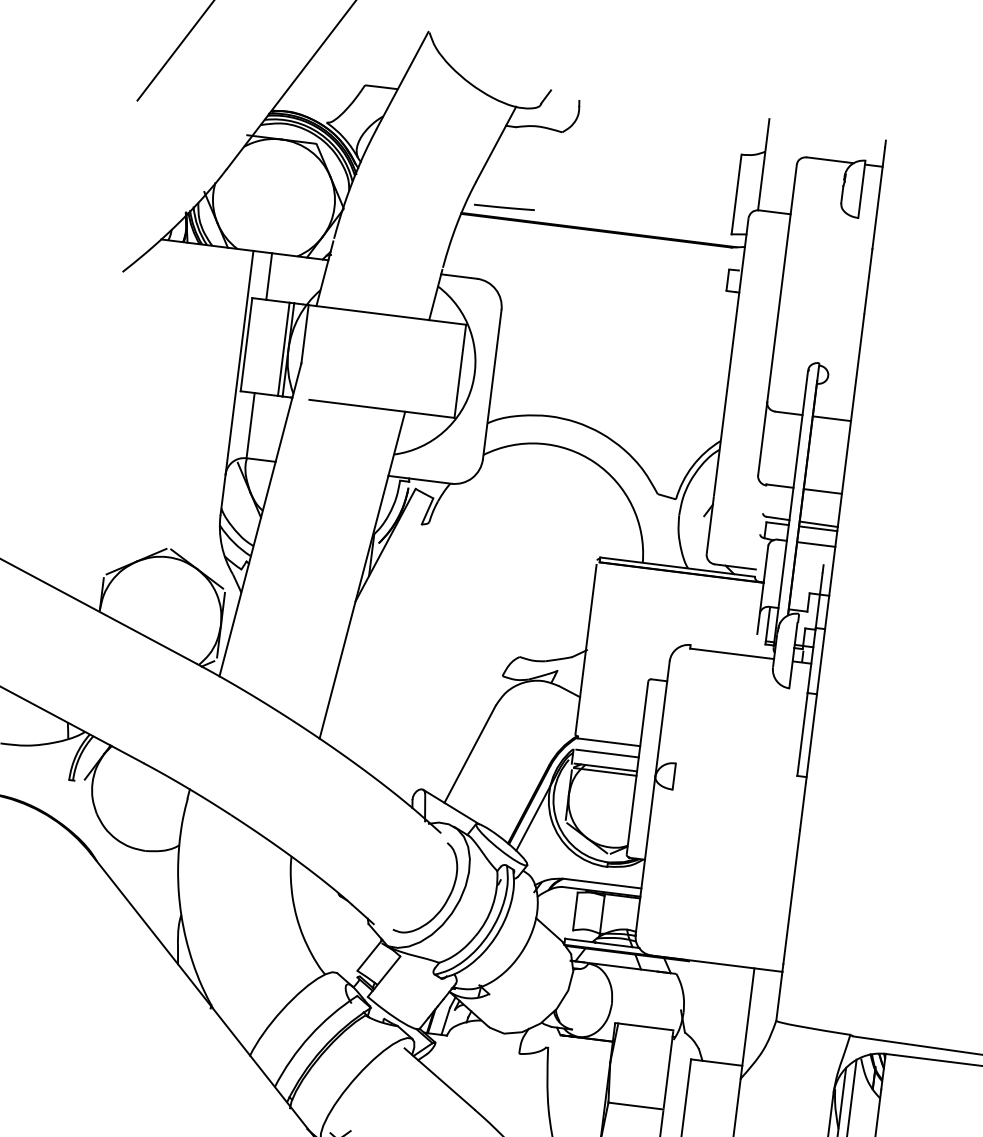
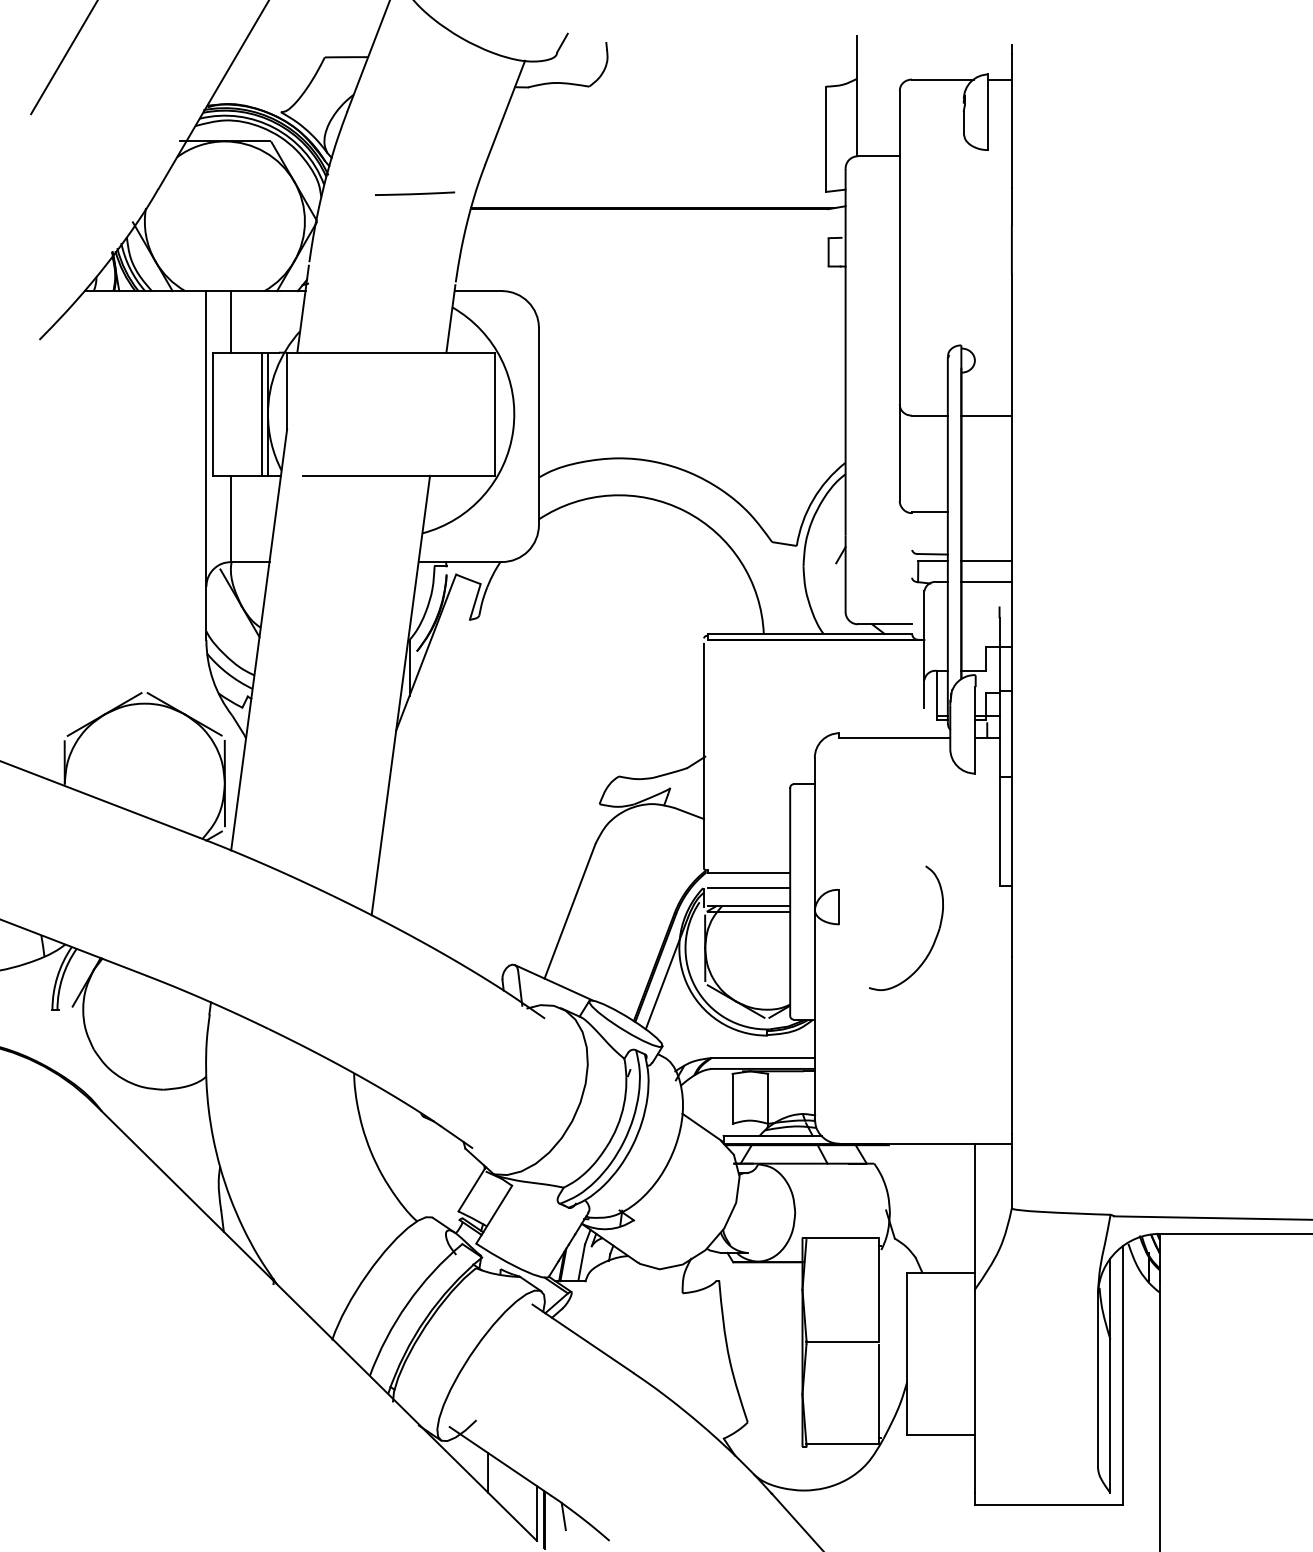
line: (504, 207) -> (415, 193), moved
line: (822, 491) -> (986, 511), removed
line: (818, 523) -> (986, 554), removed
part: (446, 900) -> (933, 941), moved

